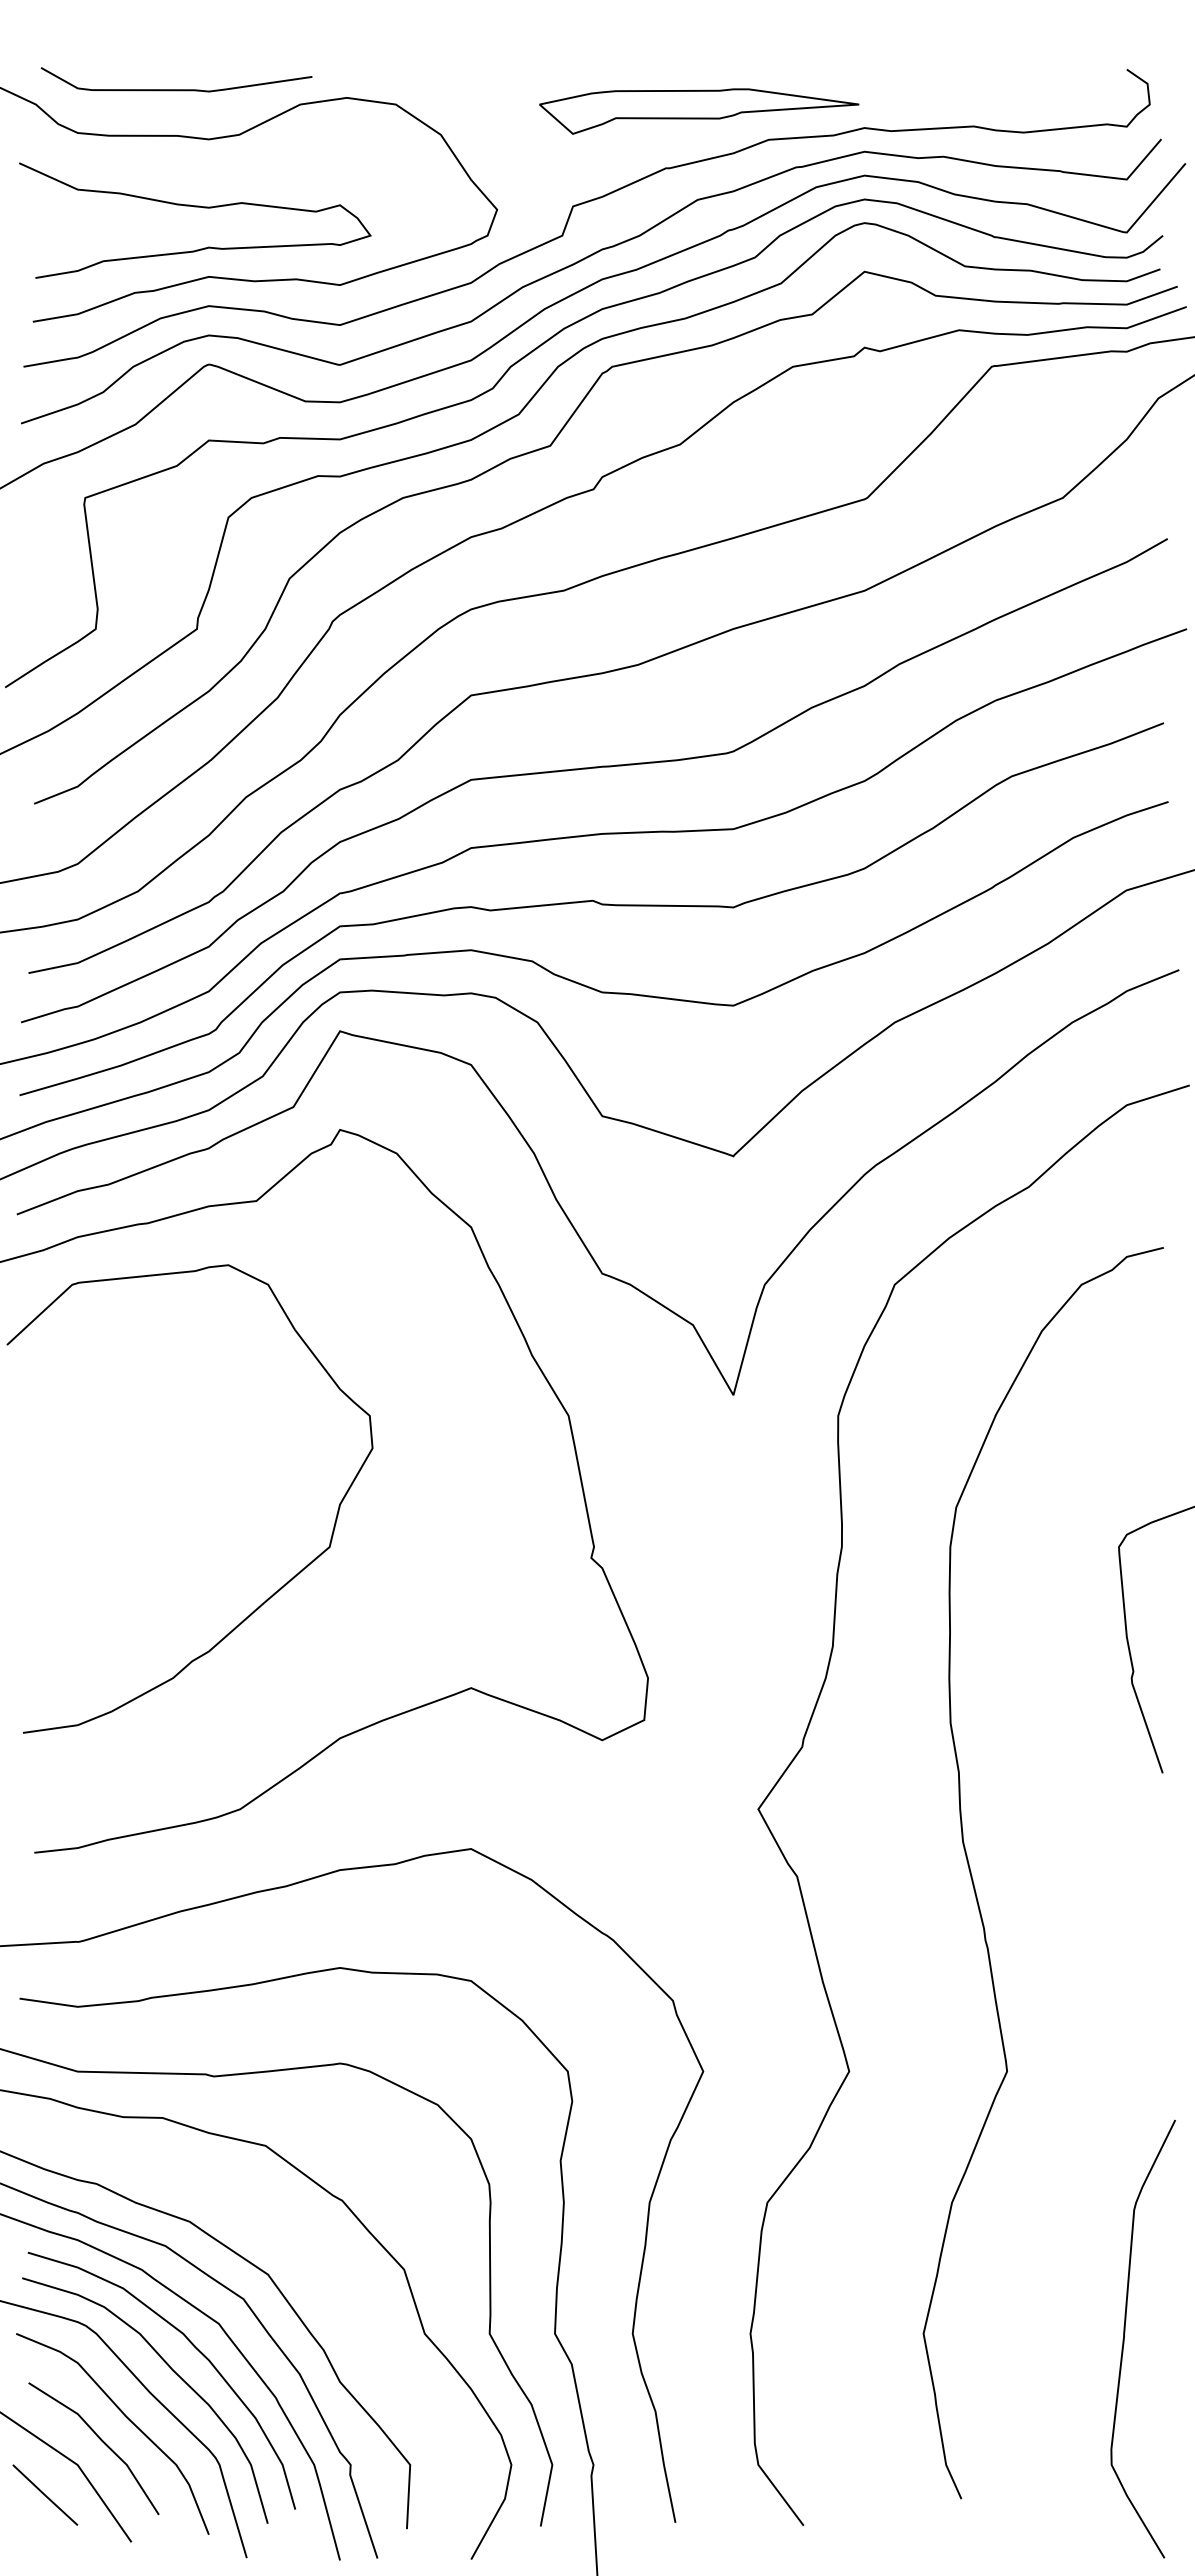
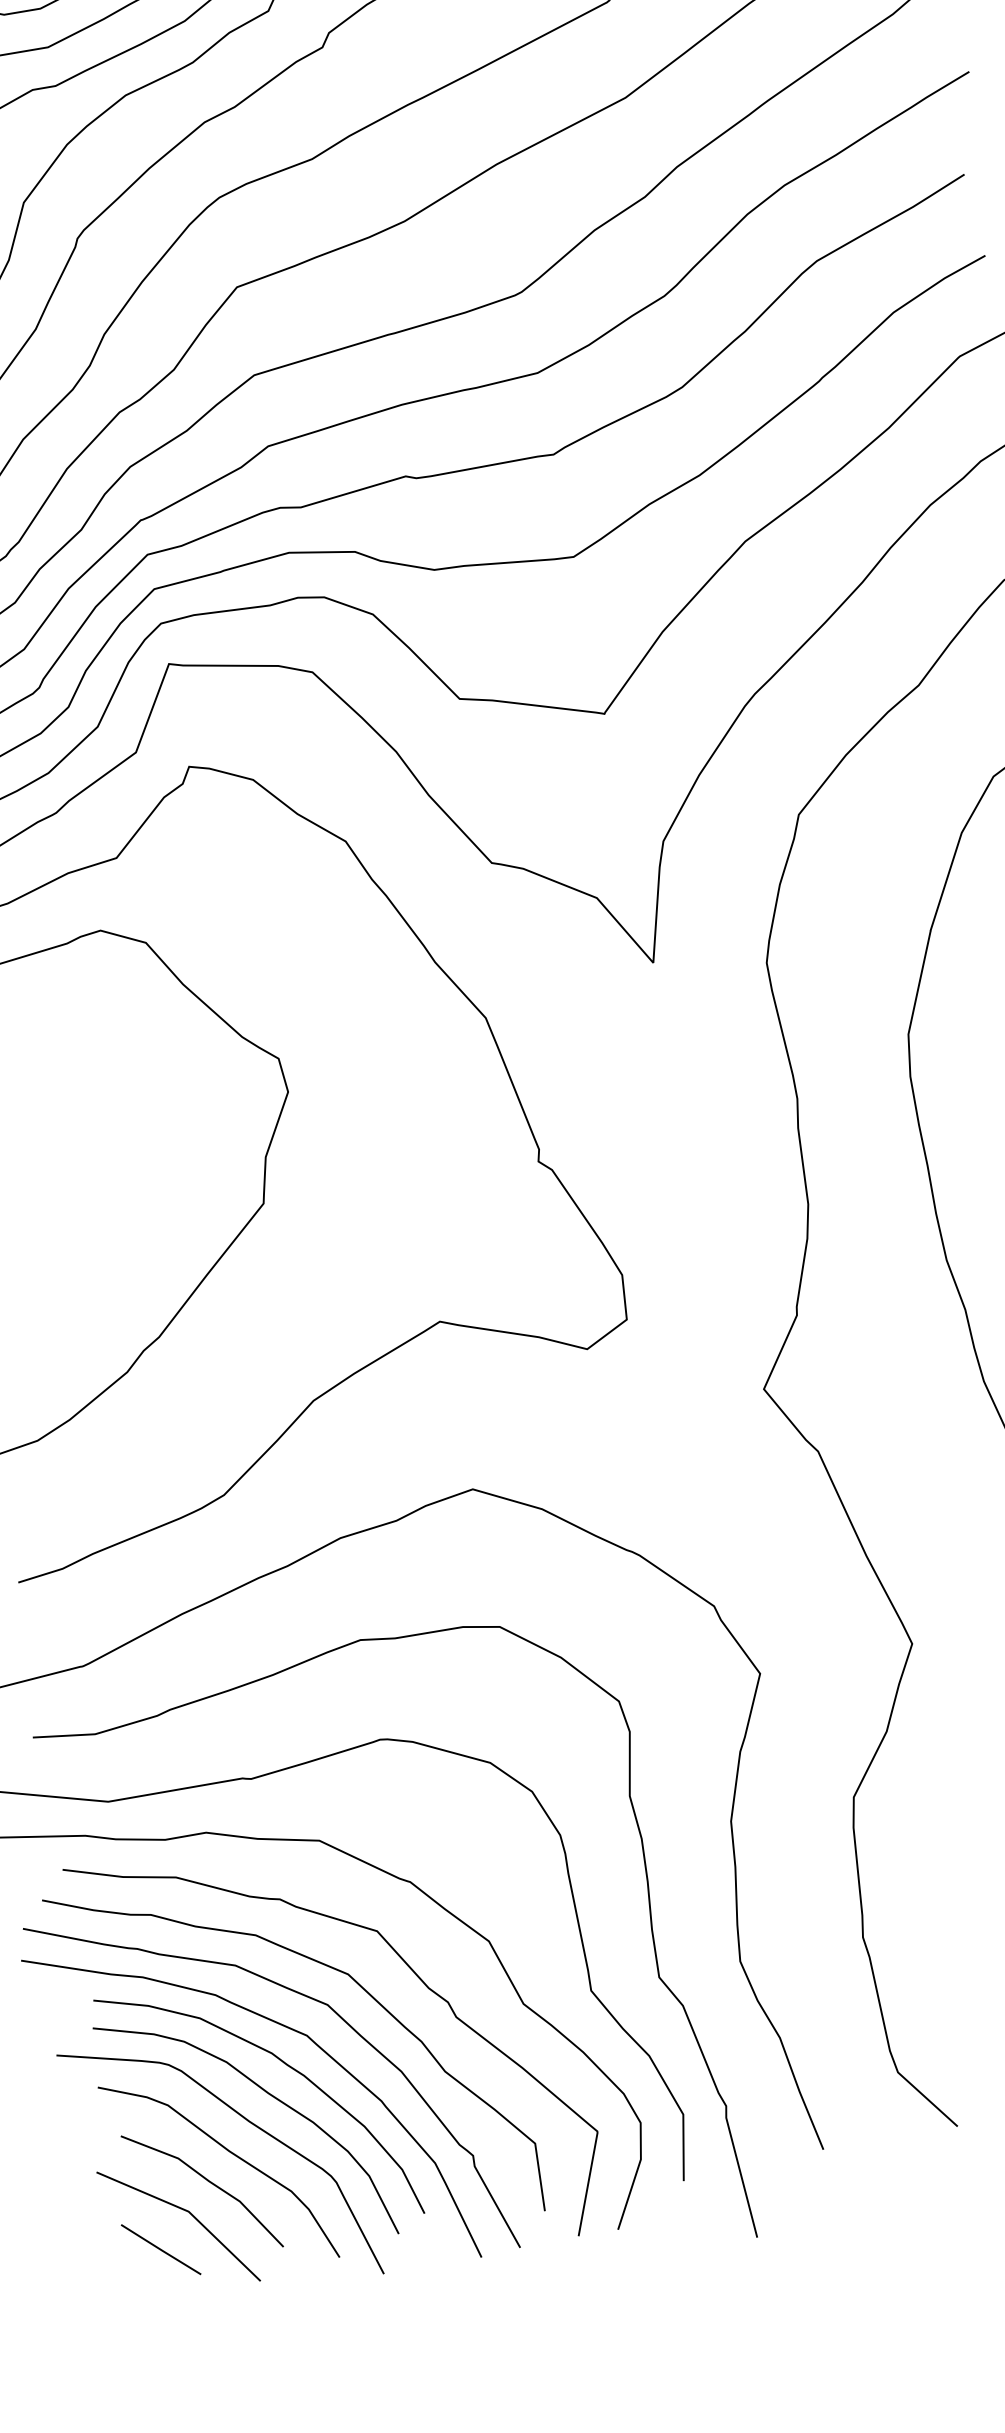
curve: (330, 2288) -> (416, 1976), added

